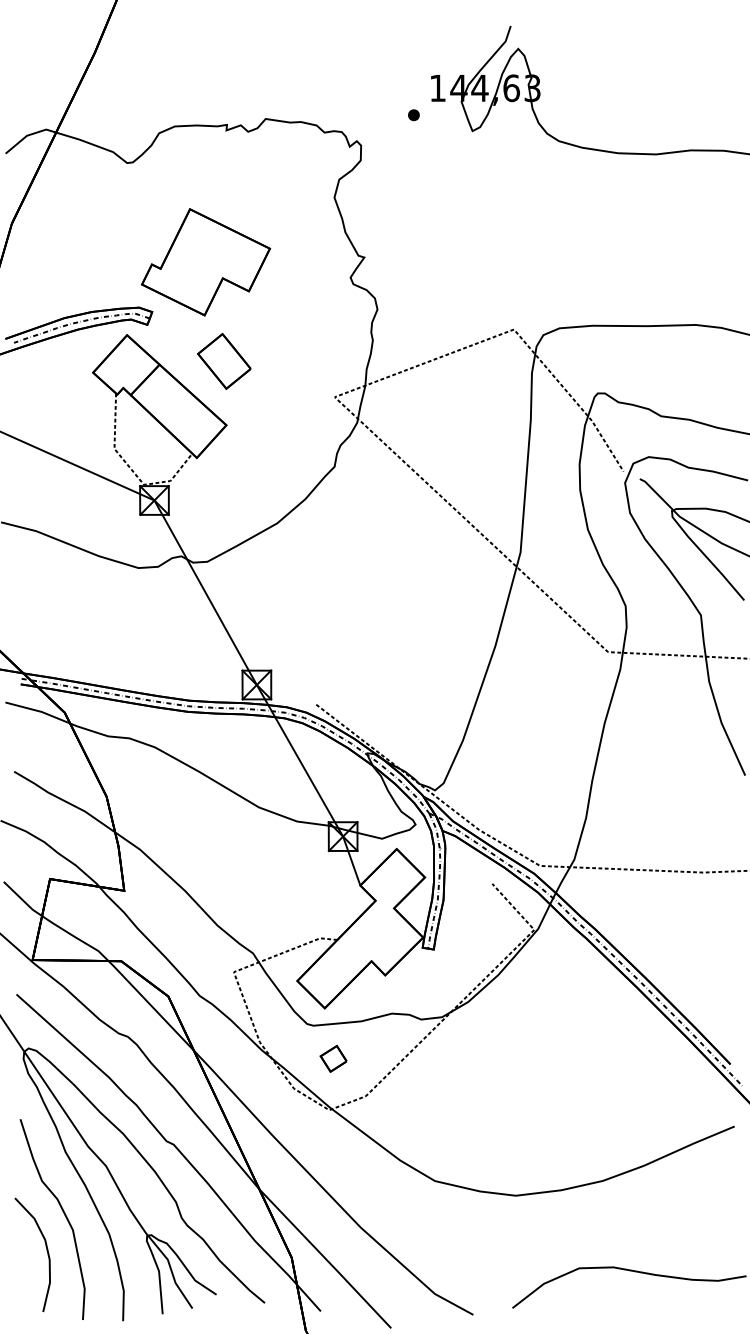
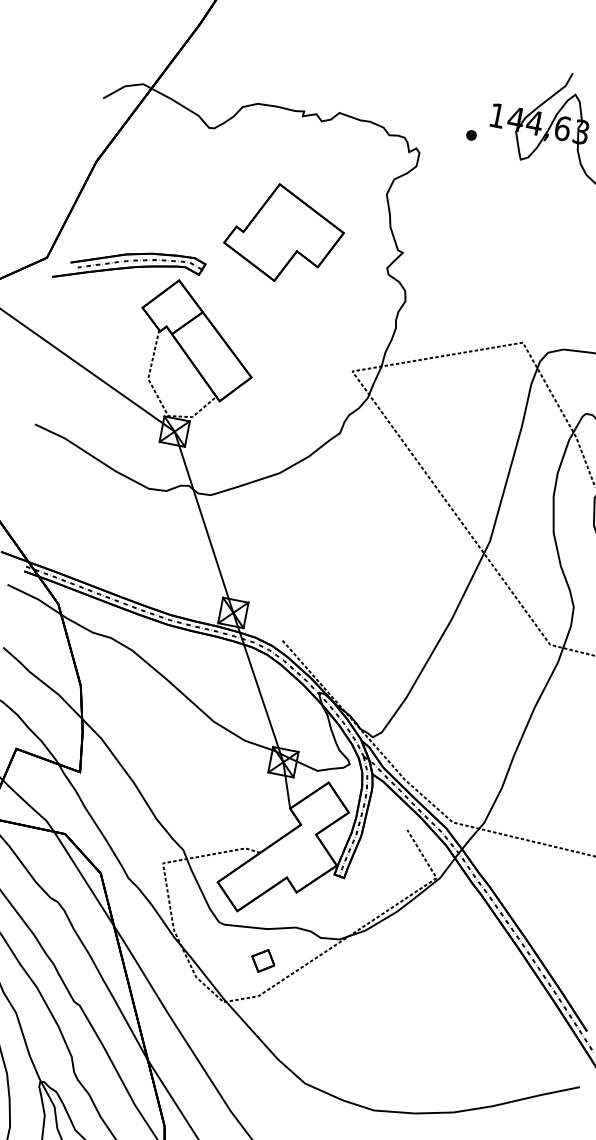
part: (206, 262) -> (285, 234), moved
part: (224, 361) -> (260, 320), removed
part: (333, 1058) -> (263, 960), moved

